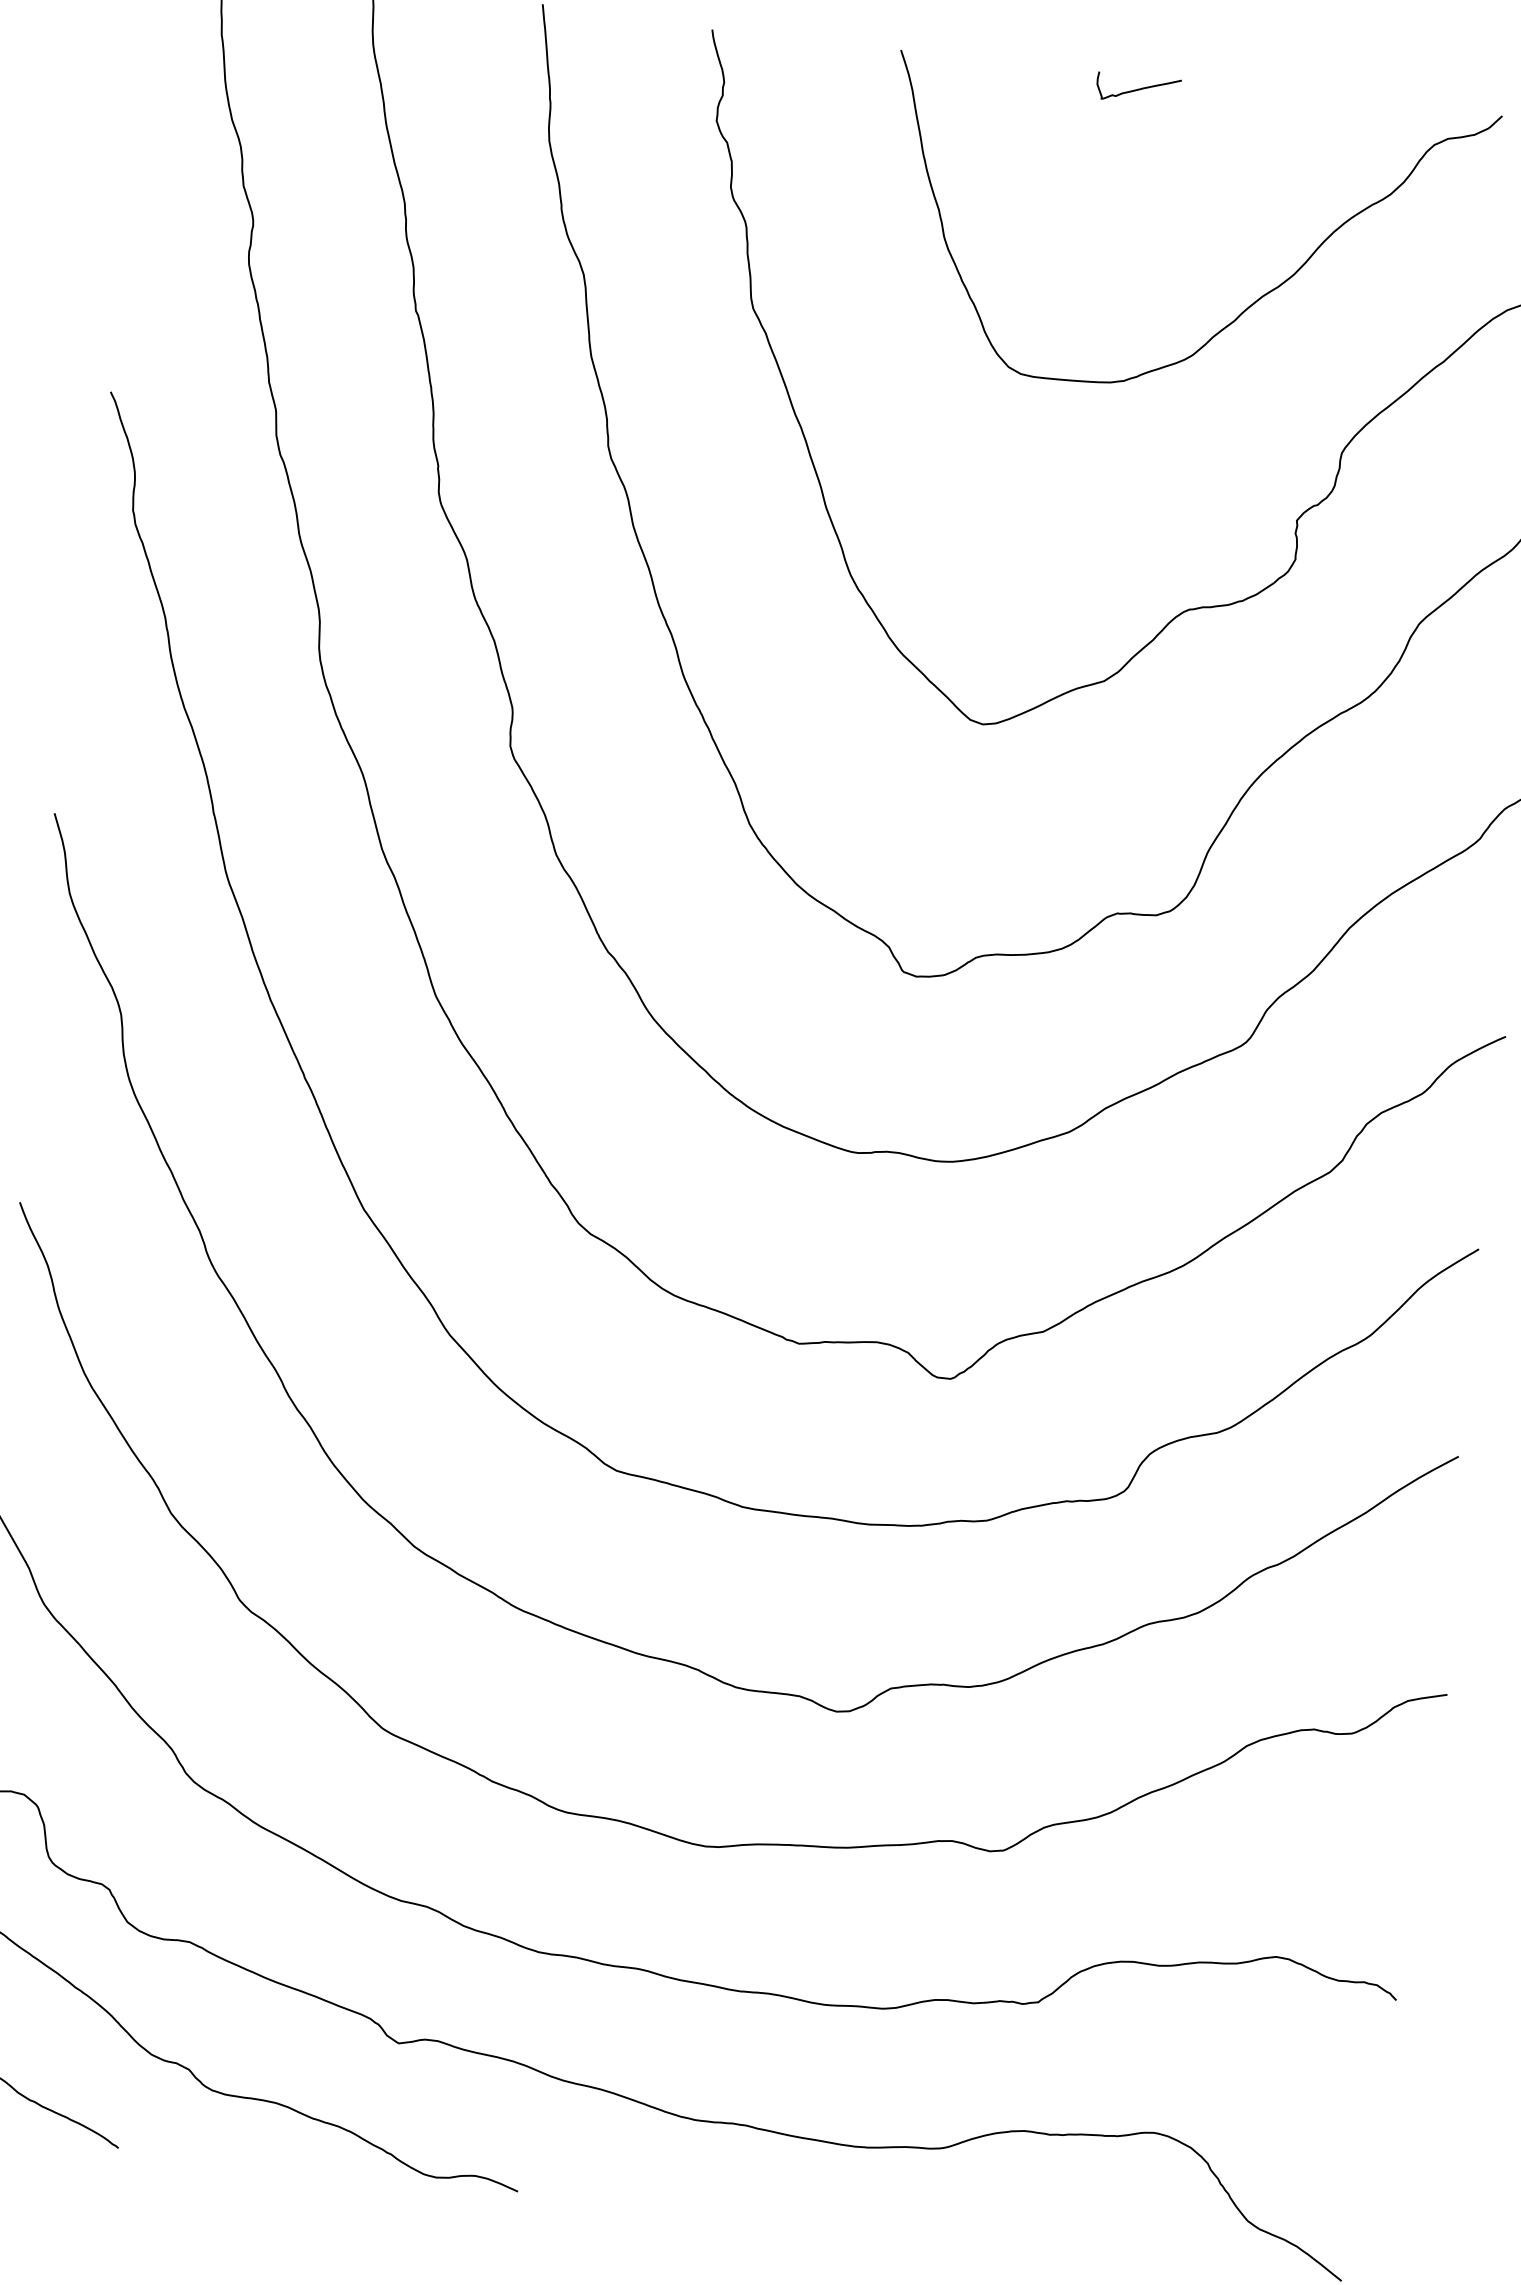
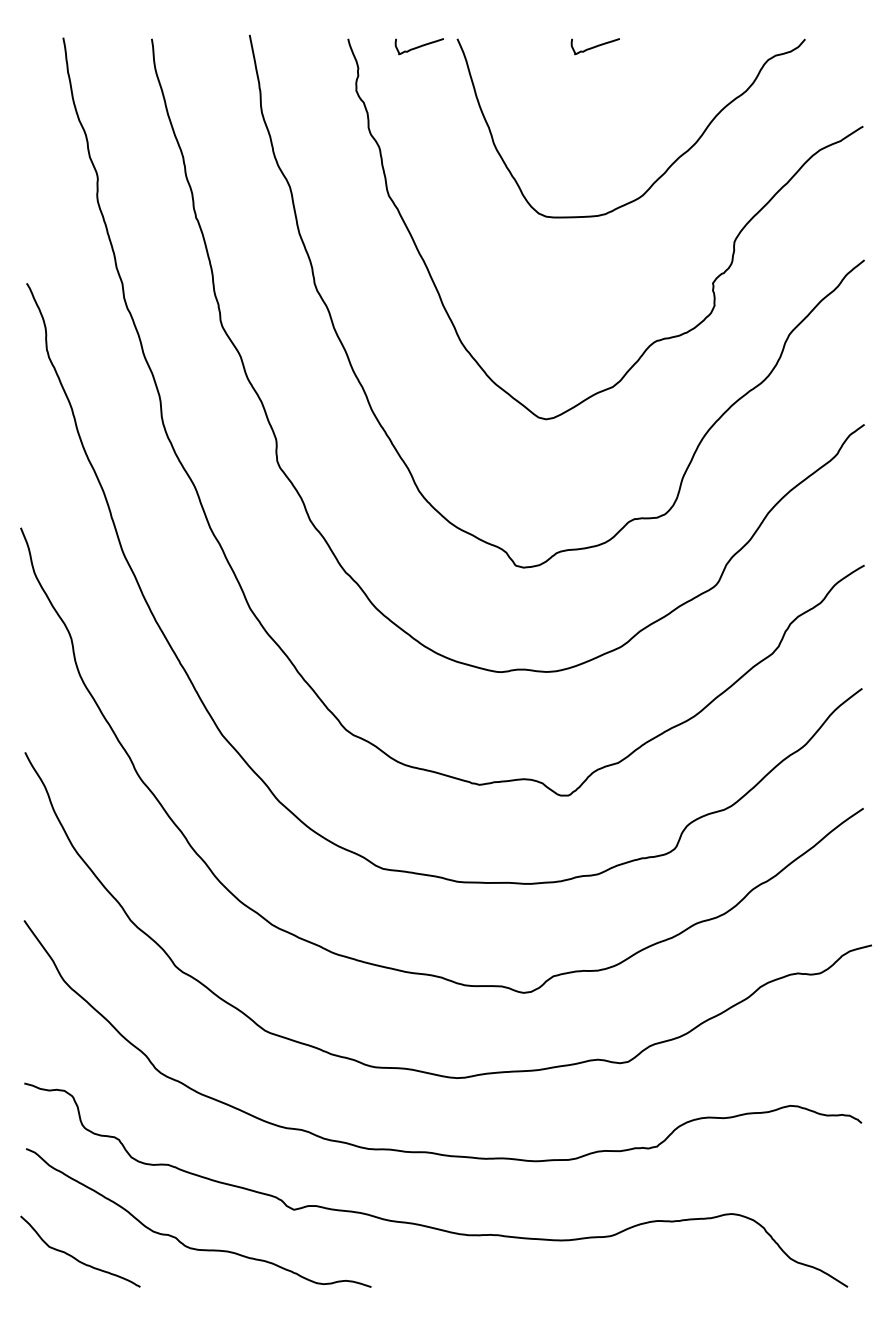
curve: (832, 55) -> (418, 46), added

